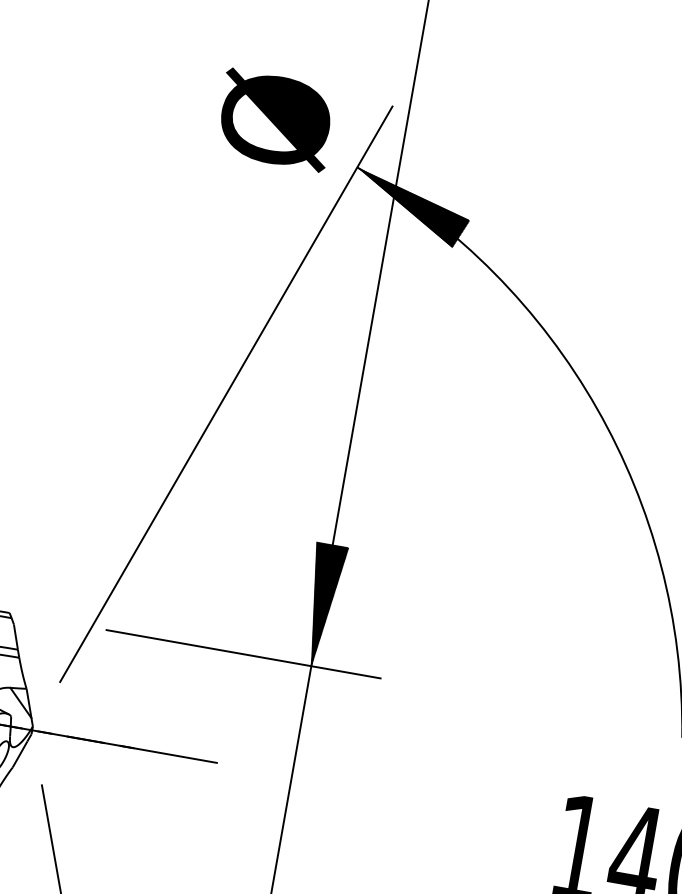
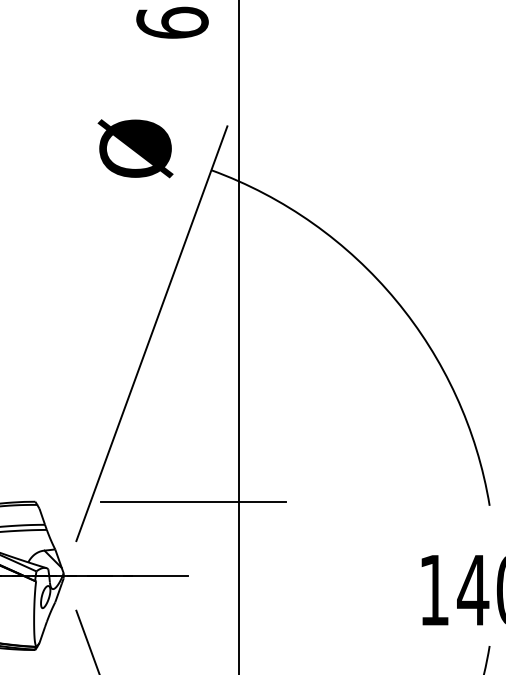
text: (275, 119) -> (135, 148), moved
hatch: (409, 207) -> (250, 190), removed
hatch: (321, 604) -> (238, 460), removed

